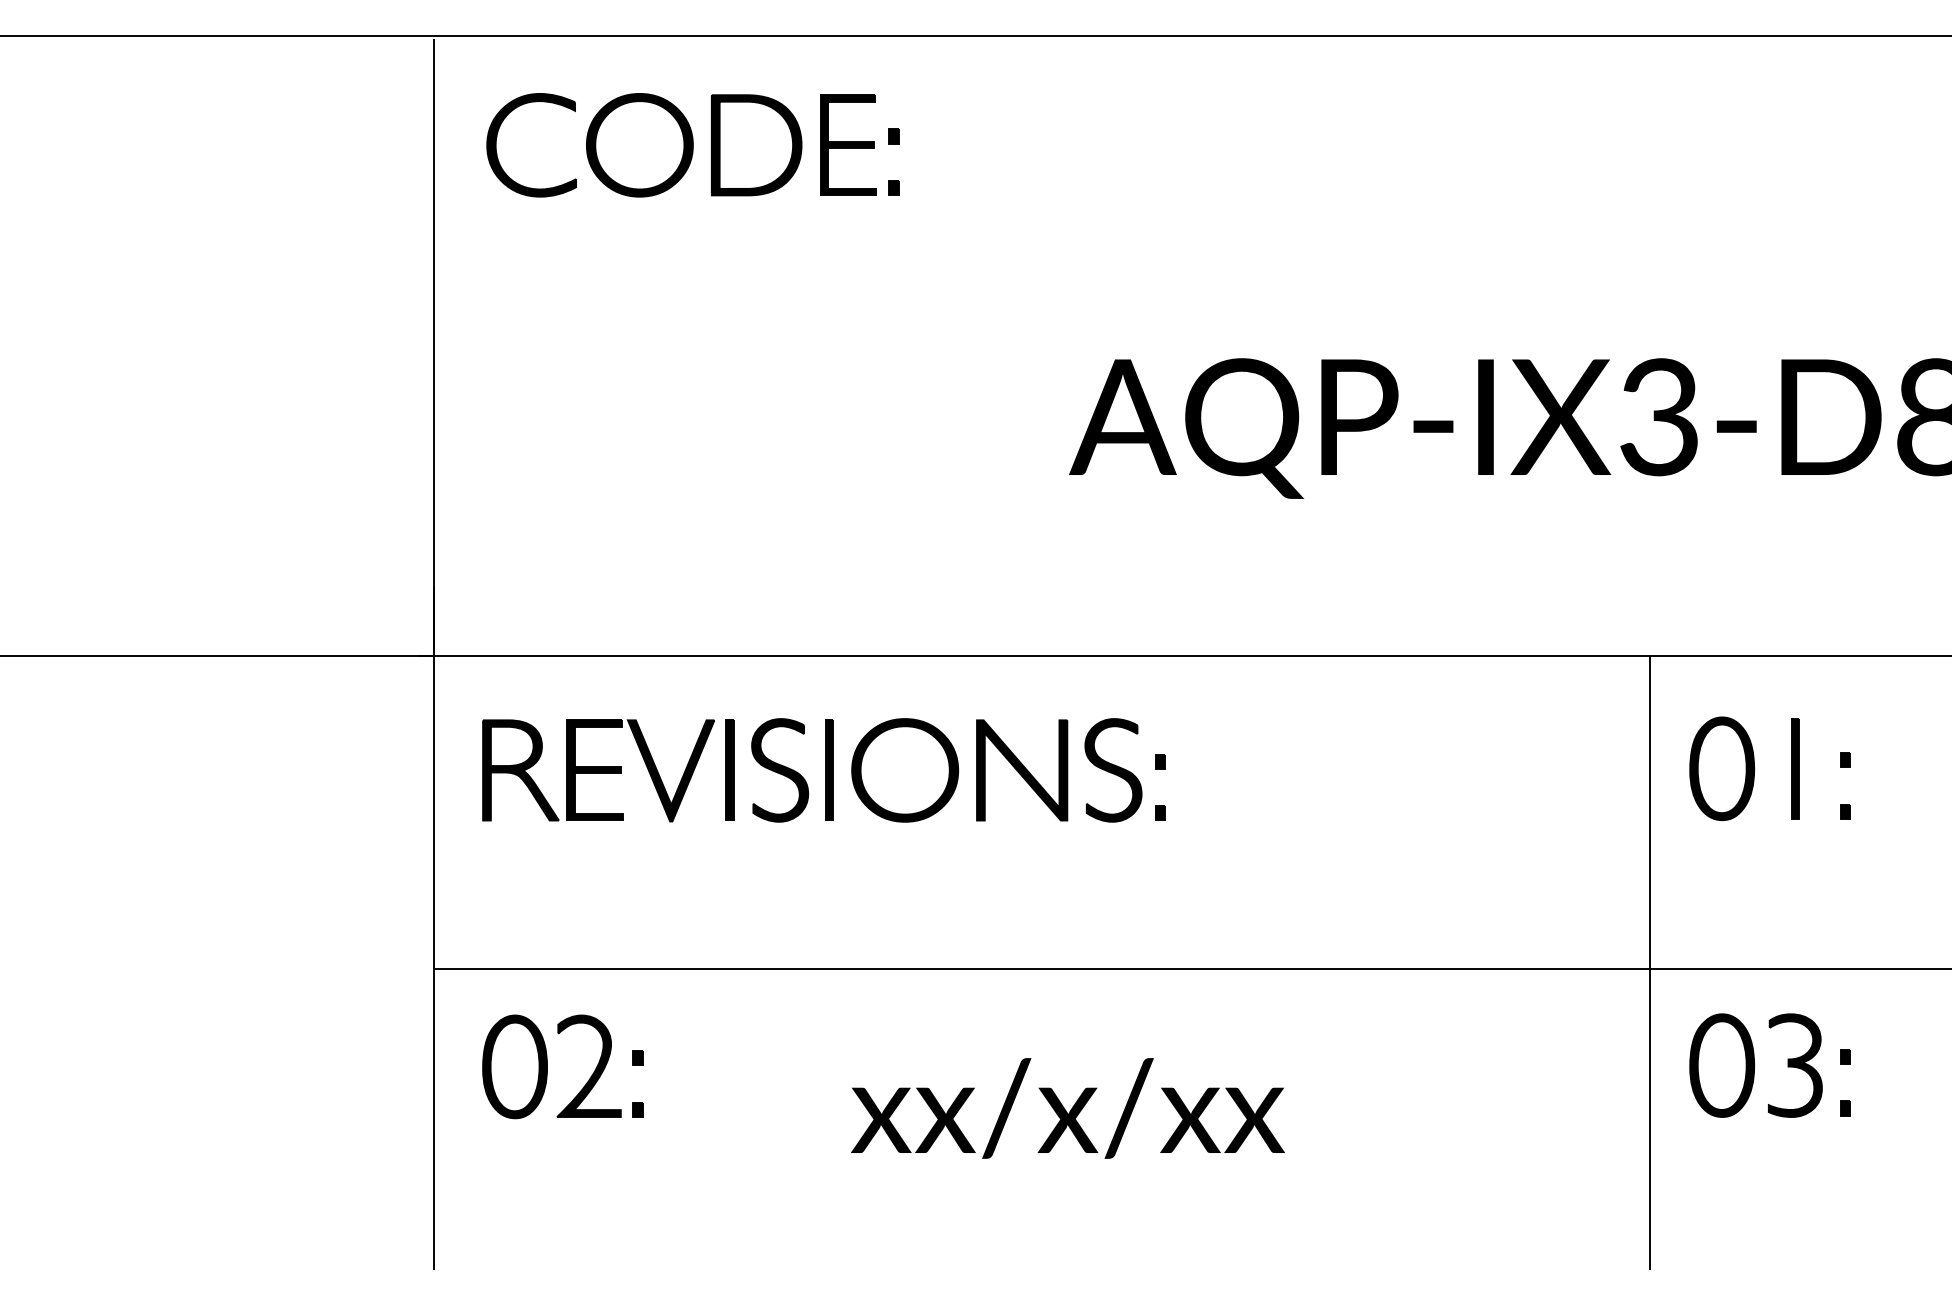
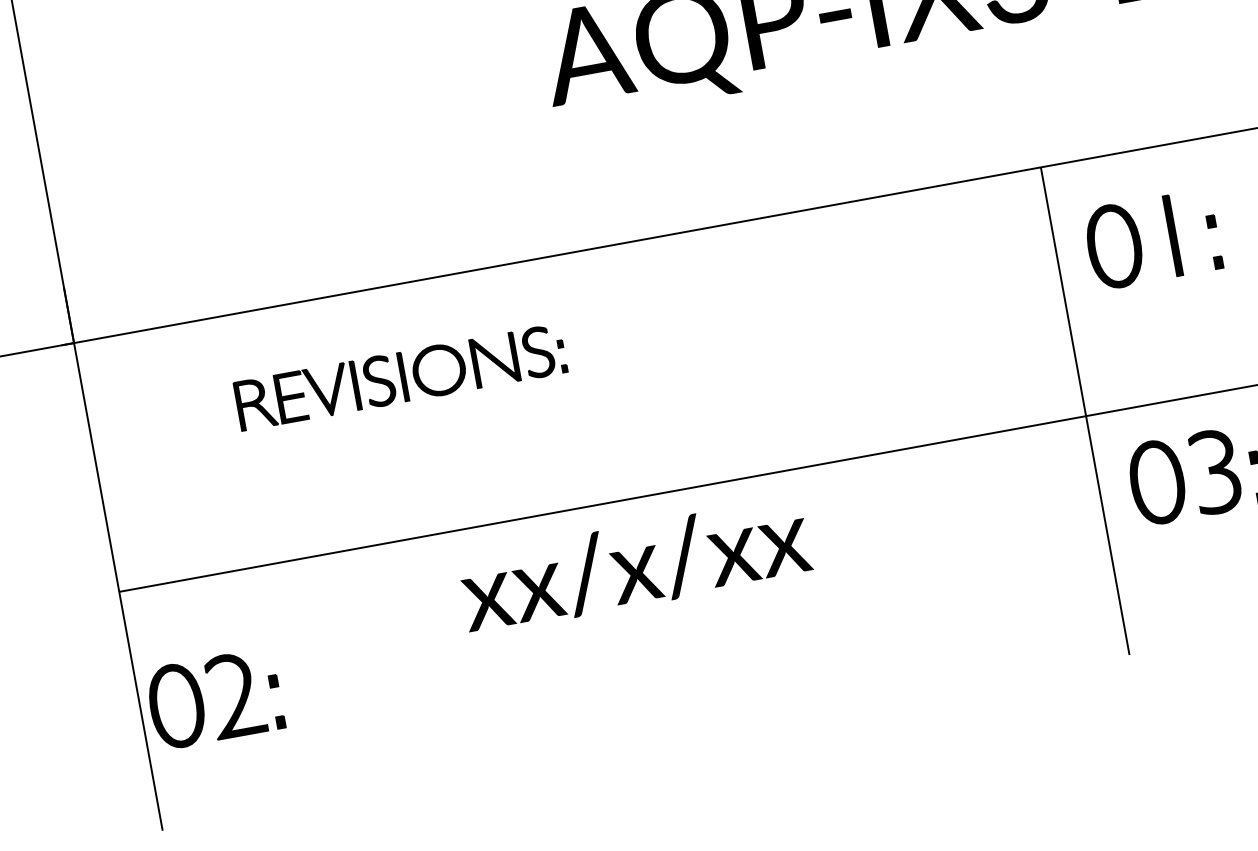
part: (823, 770) -> (400, 377), size x0.6
part: (547, 1066) -> (202, 701), moved
text: (1067, 1108) -> (634, 565), moved

